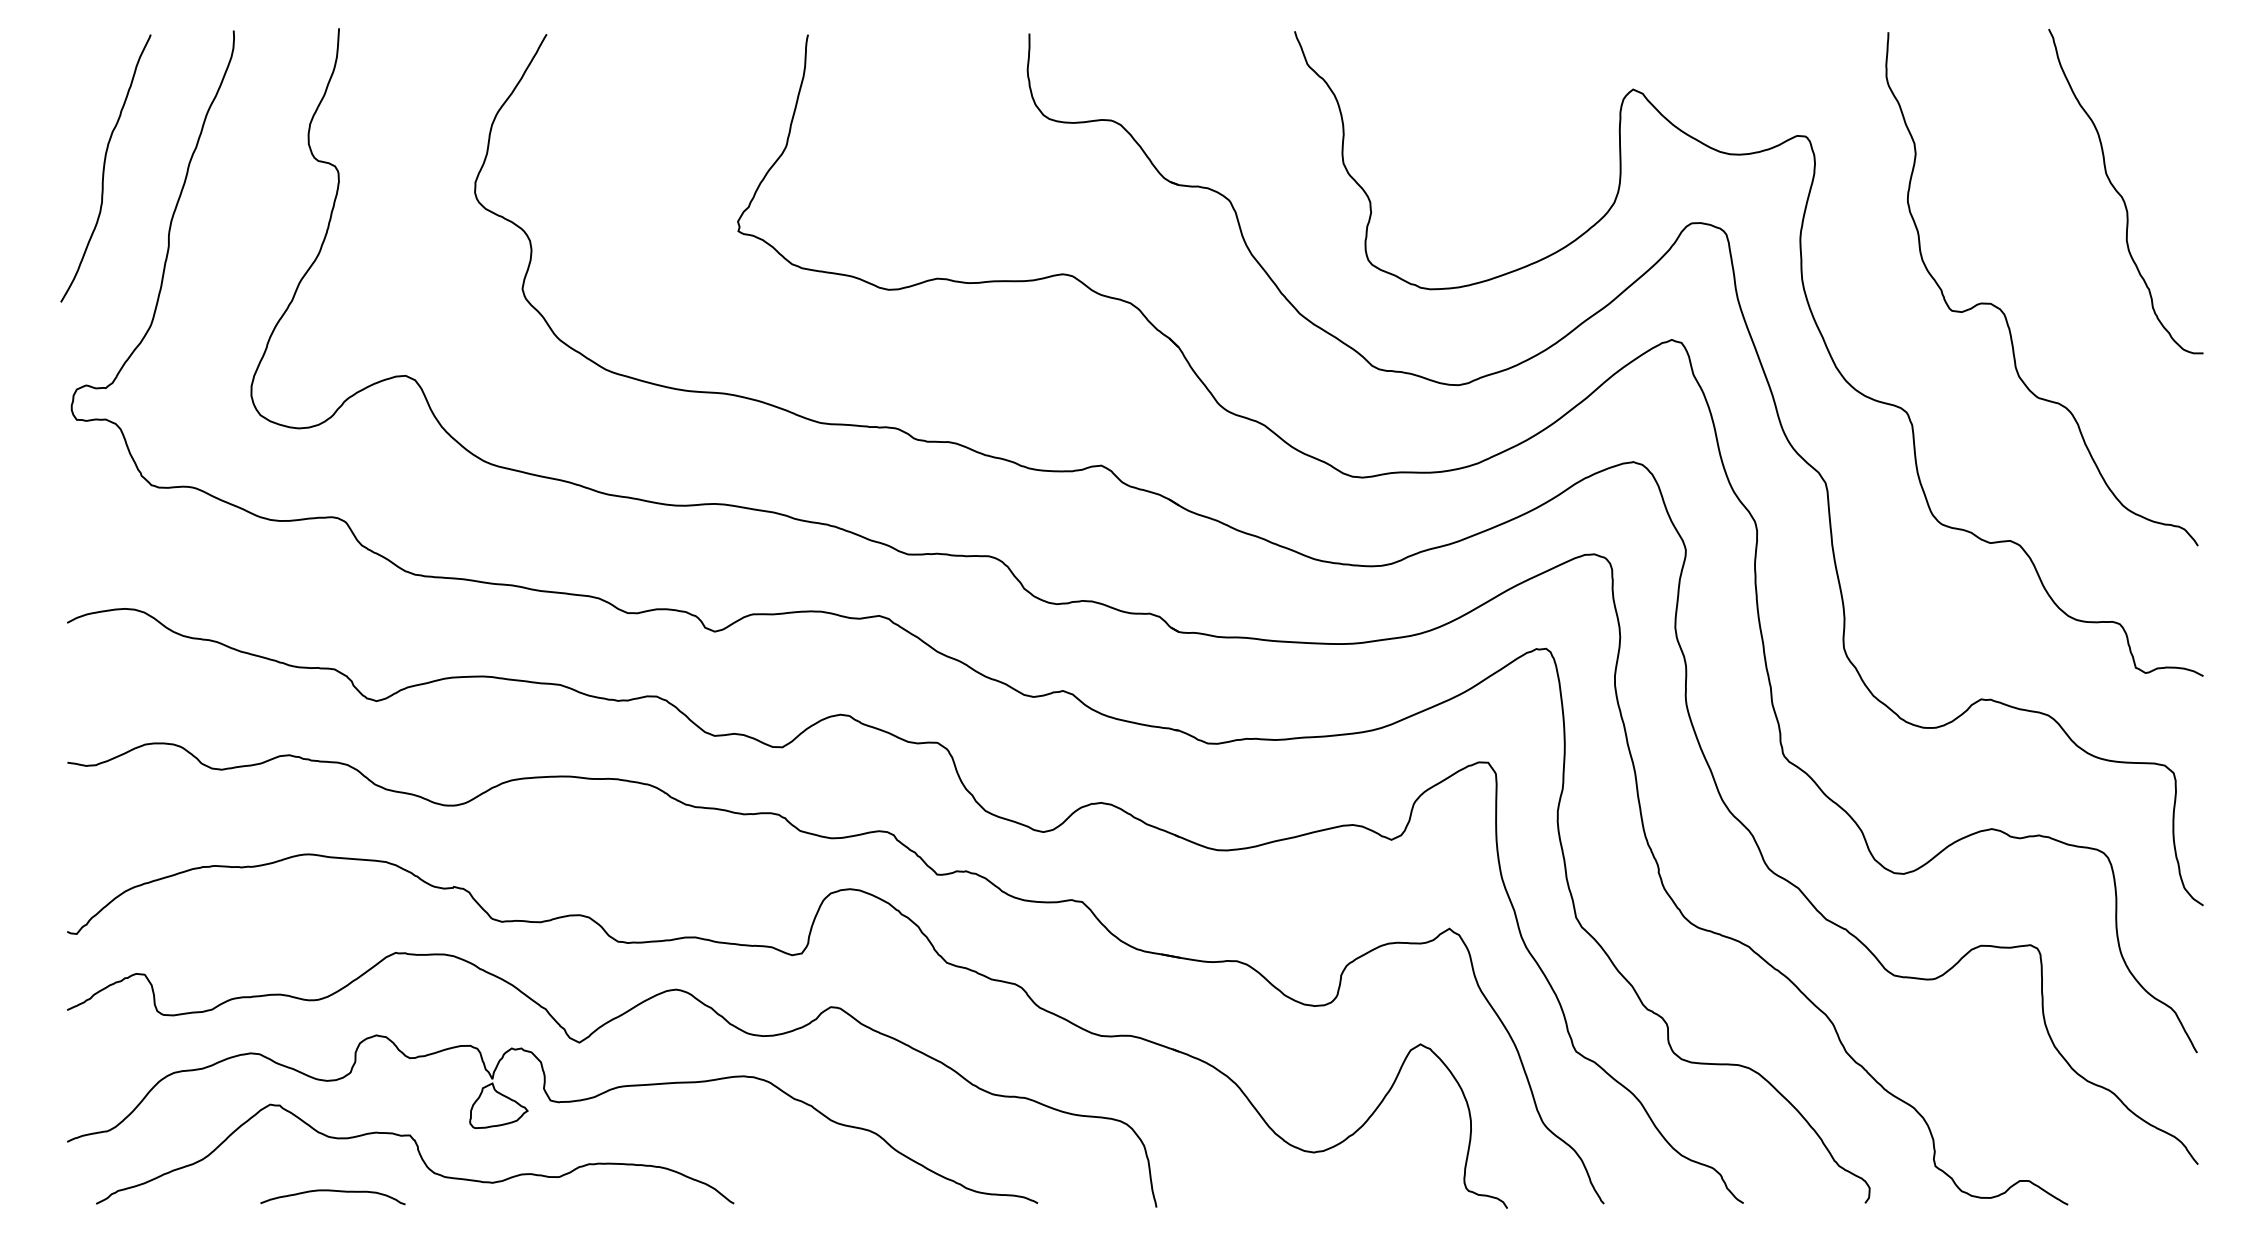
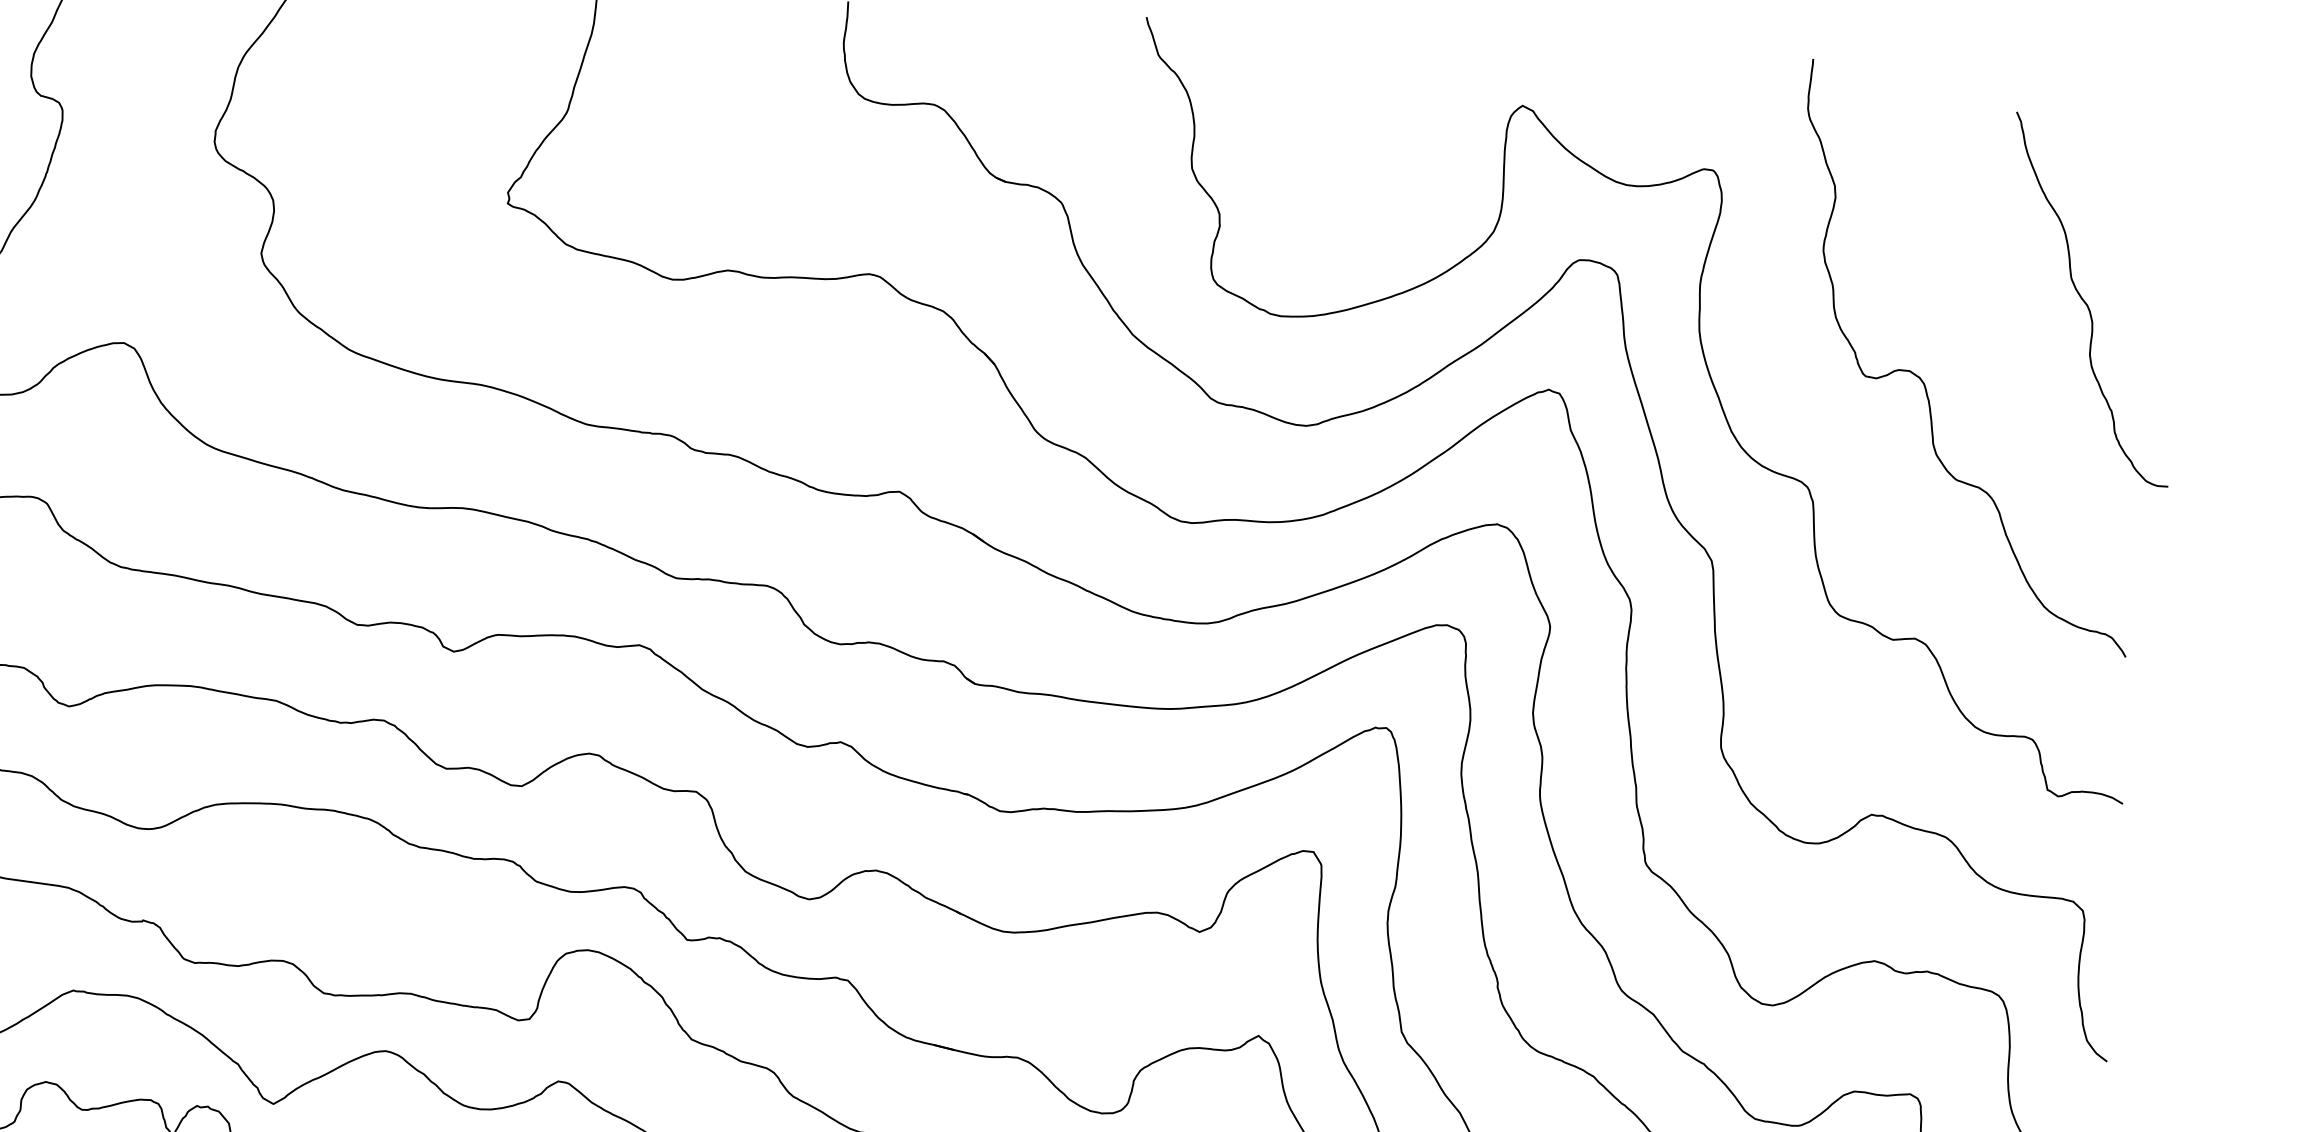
curve: (2120, 193) -> (2086, 301), moved

